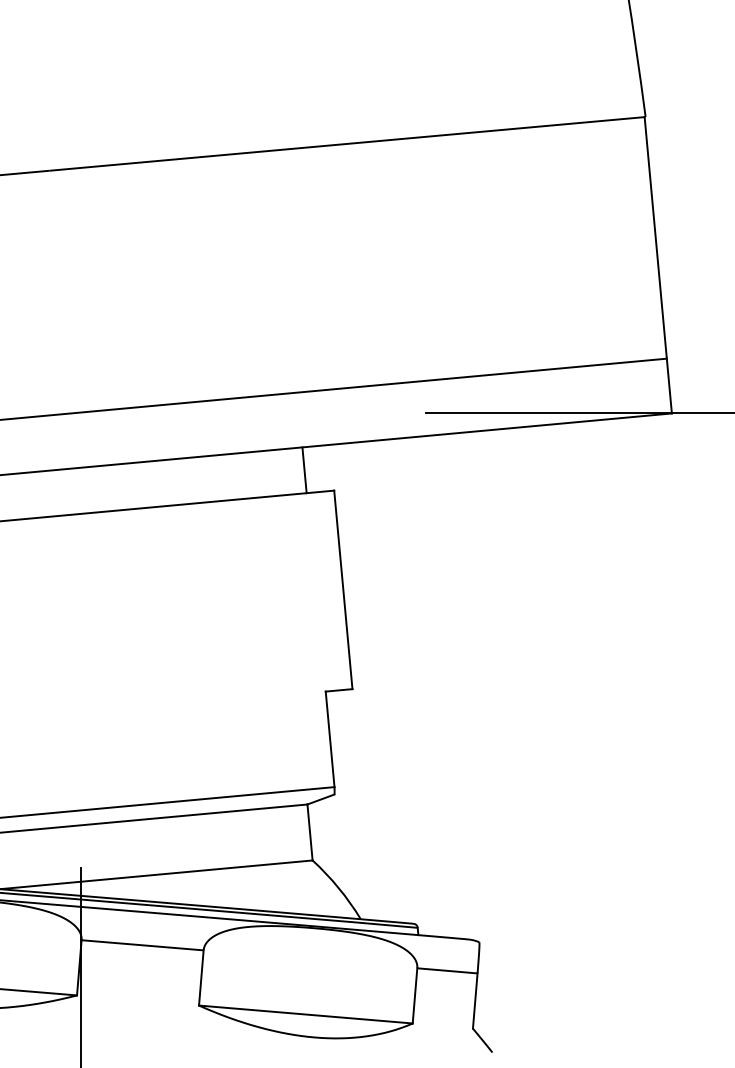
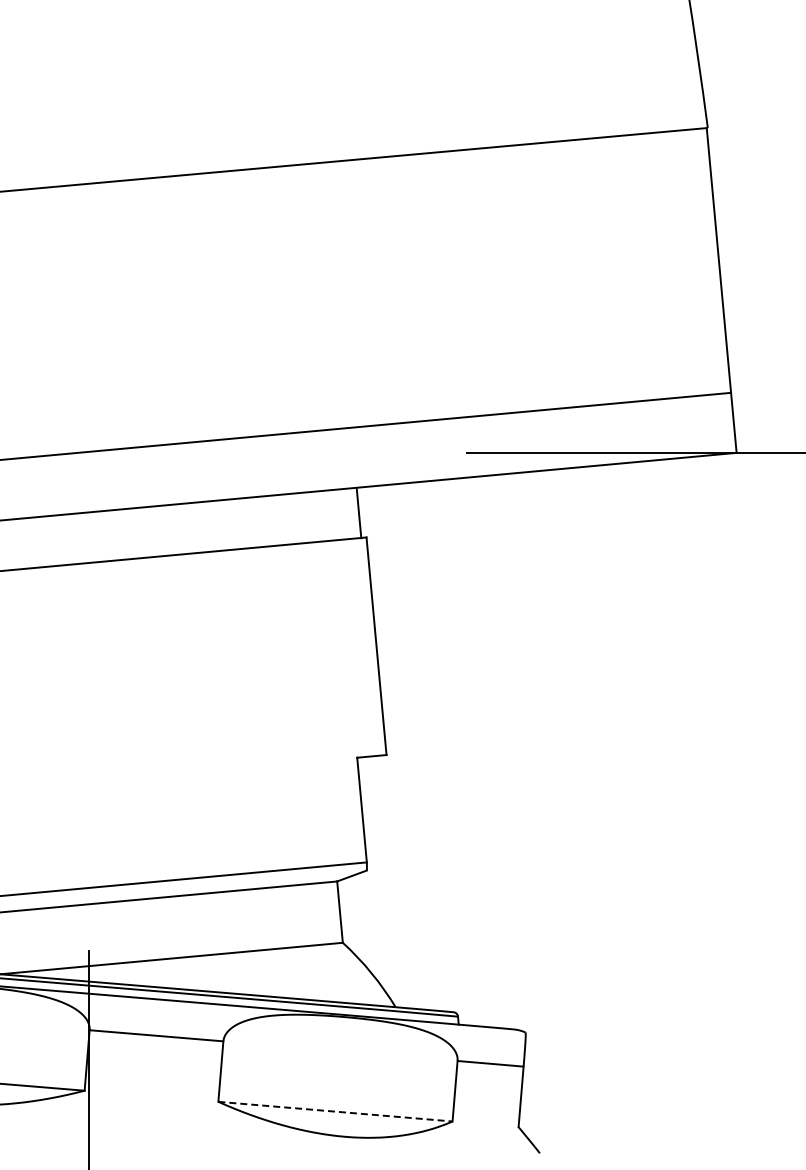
line: (304, 470) -> (358, 513), moved
line: (305, 1014) -> (335, 1111), solid -> dashed

